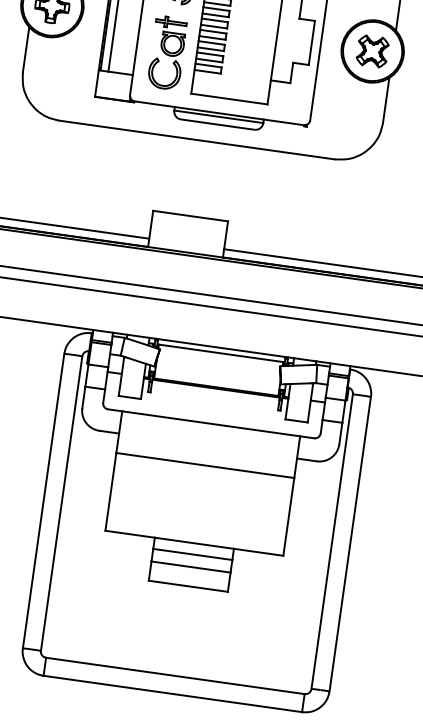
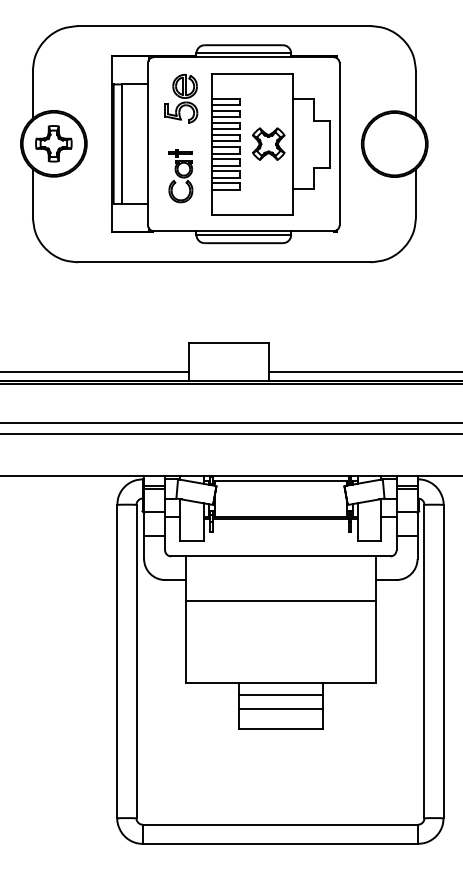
part: (372, 50) -> (268, 143), moved
part: (167, 52) -> (180, 175), size x0.7

